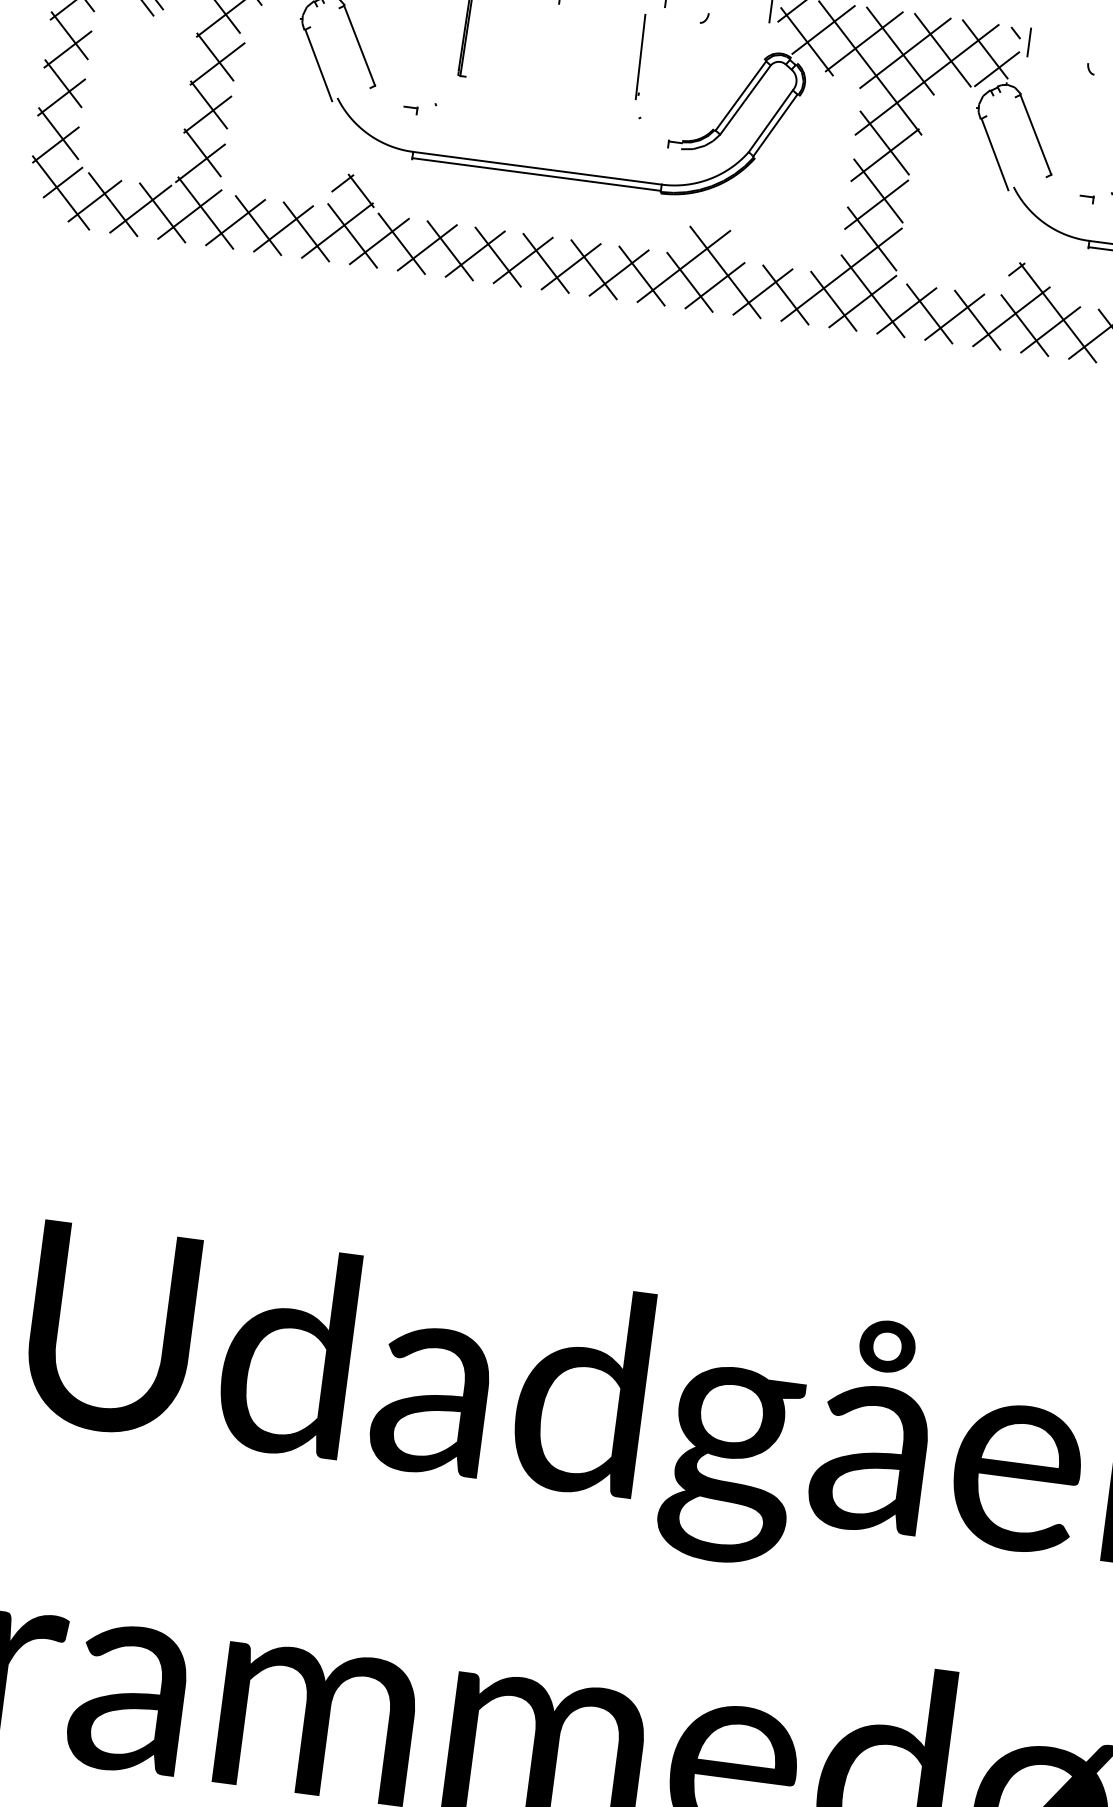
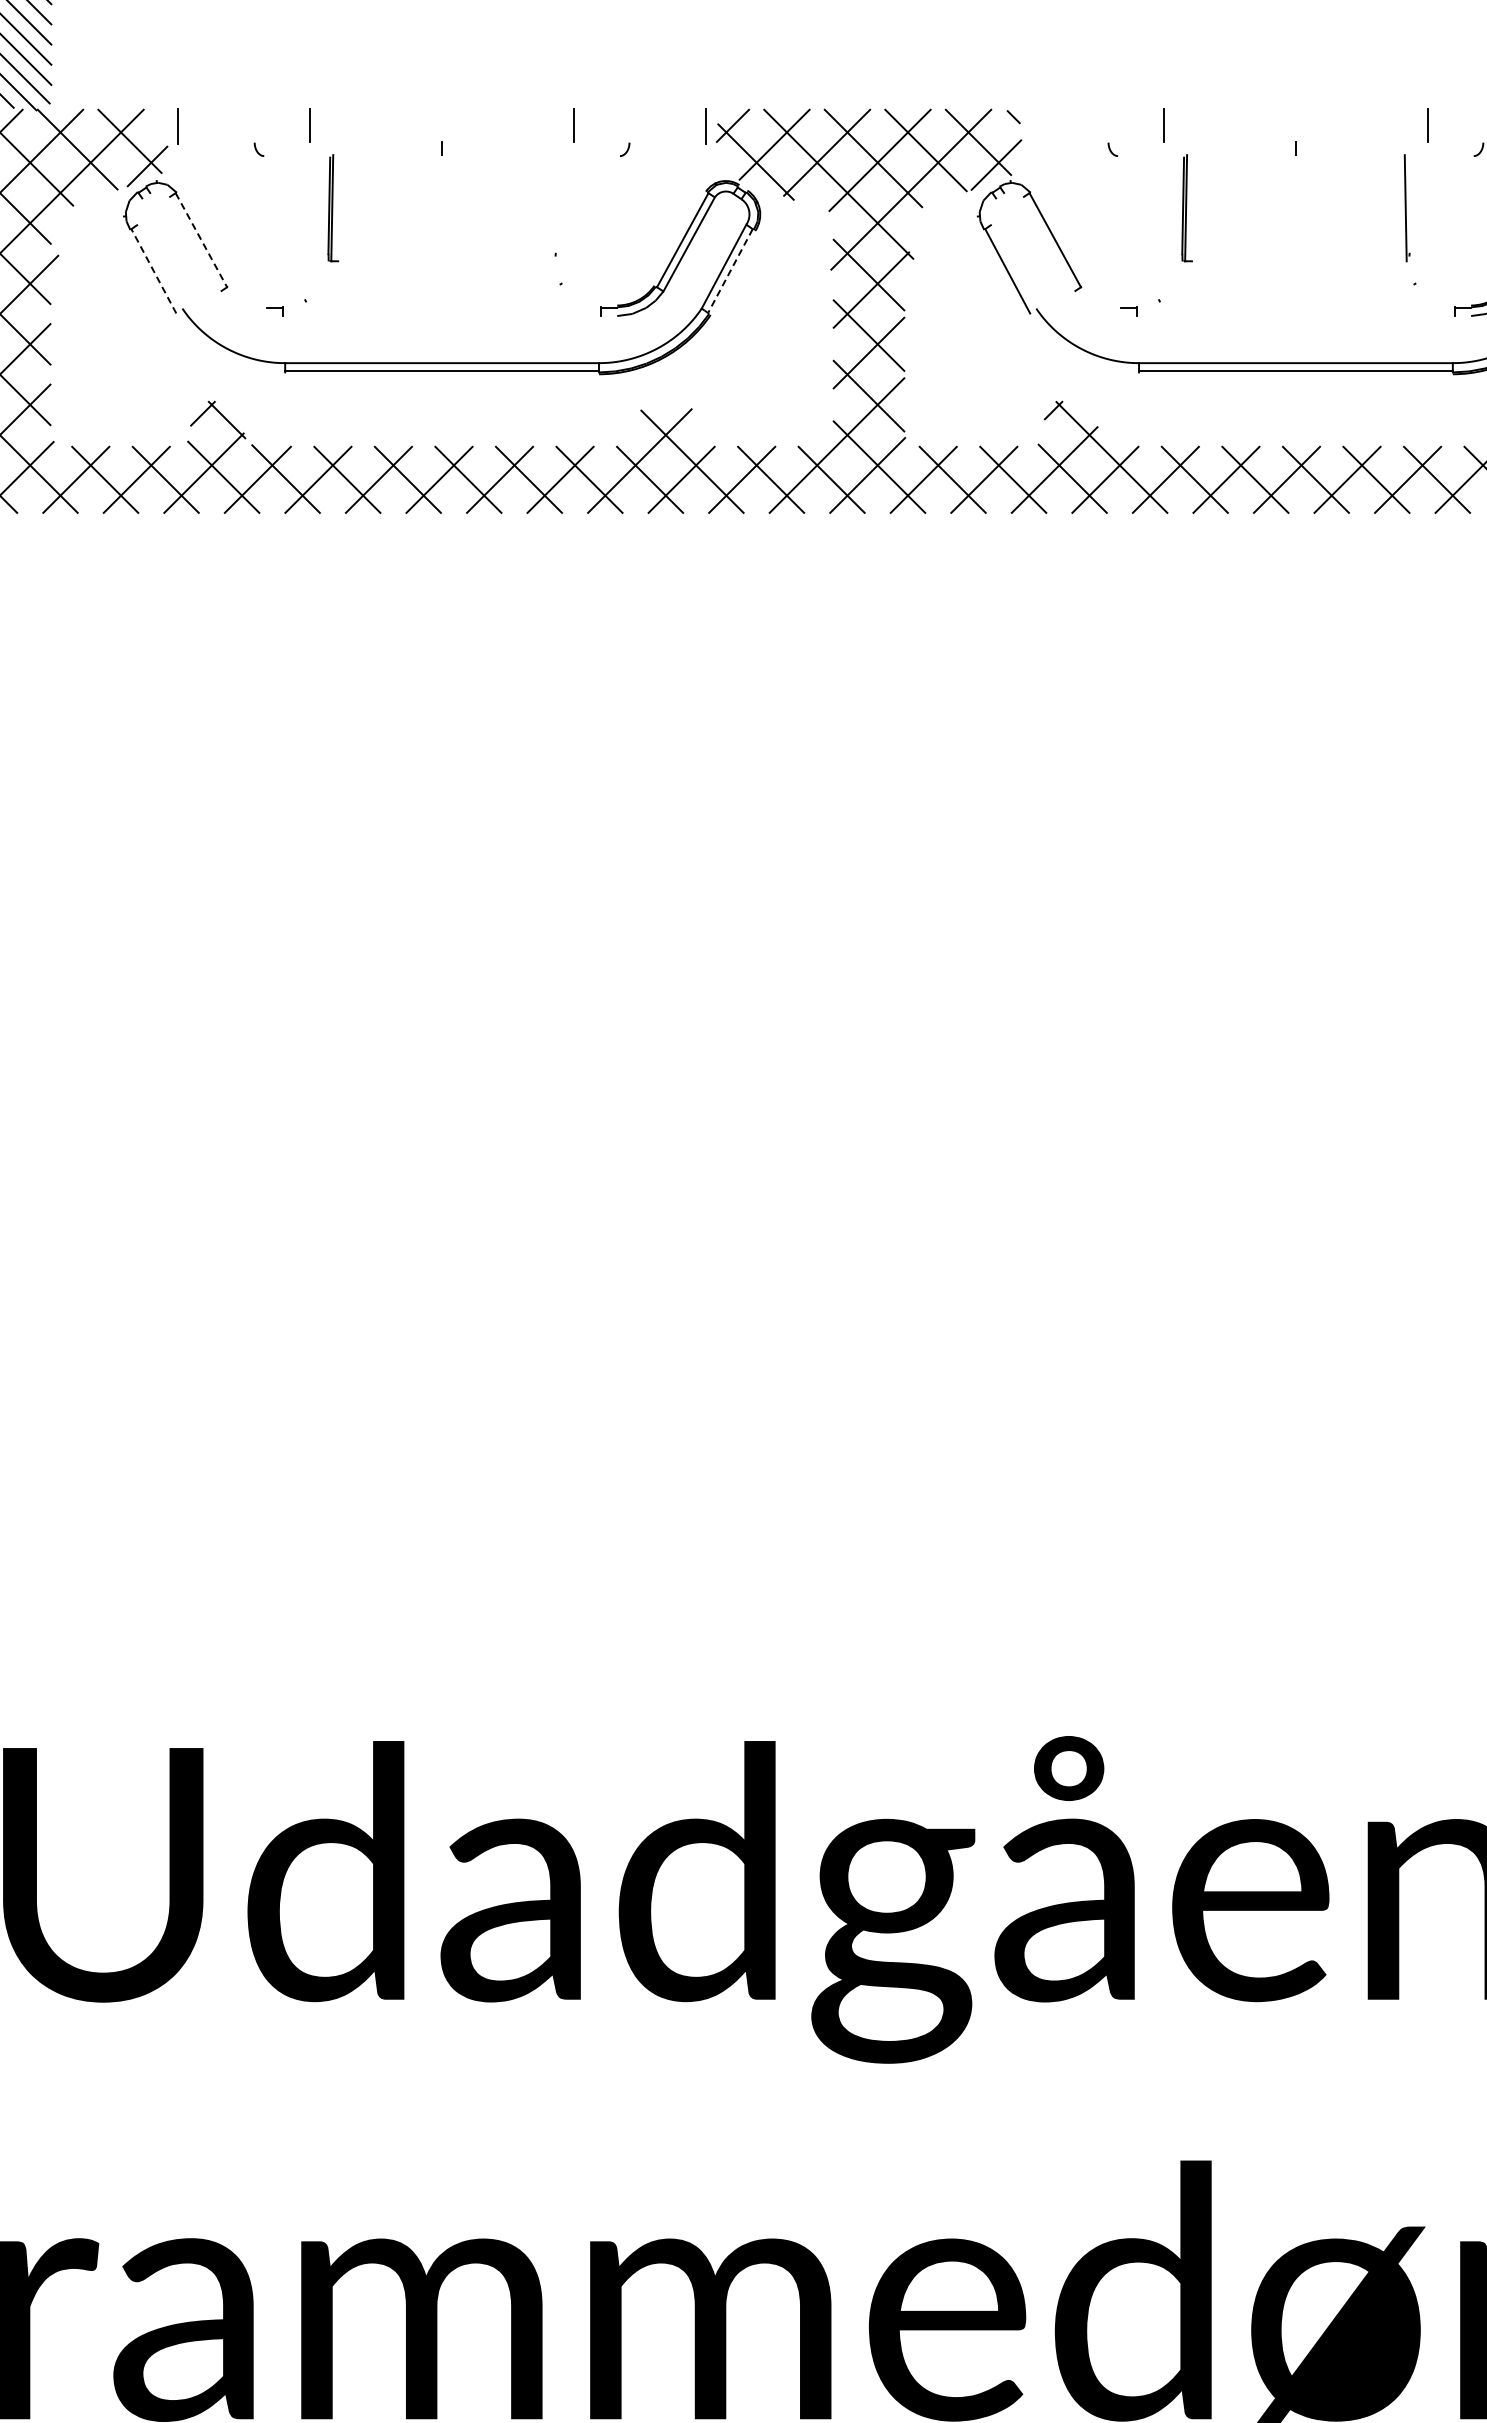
line: (1028, 42) -> (1031, 126), removed
line: (359, 46) -> (201, 240), solid -> dashed
line: (640, 57) -> (551, 208), removed
line: (318, 65) -> (153, 271), solid -> dashed
line: (775, 125) -> (730, 271), solid -> dashed

